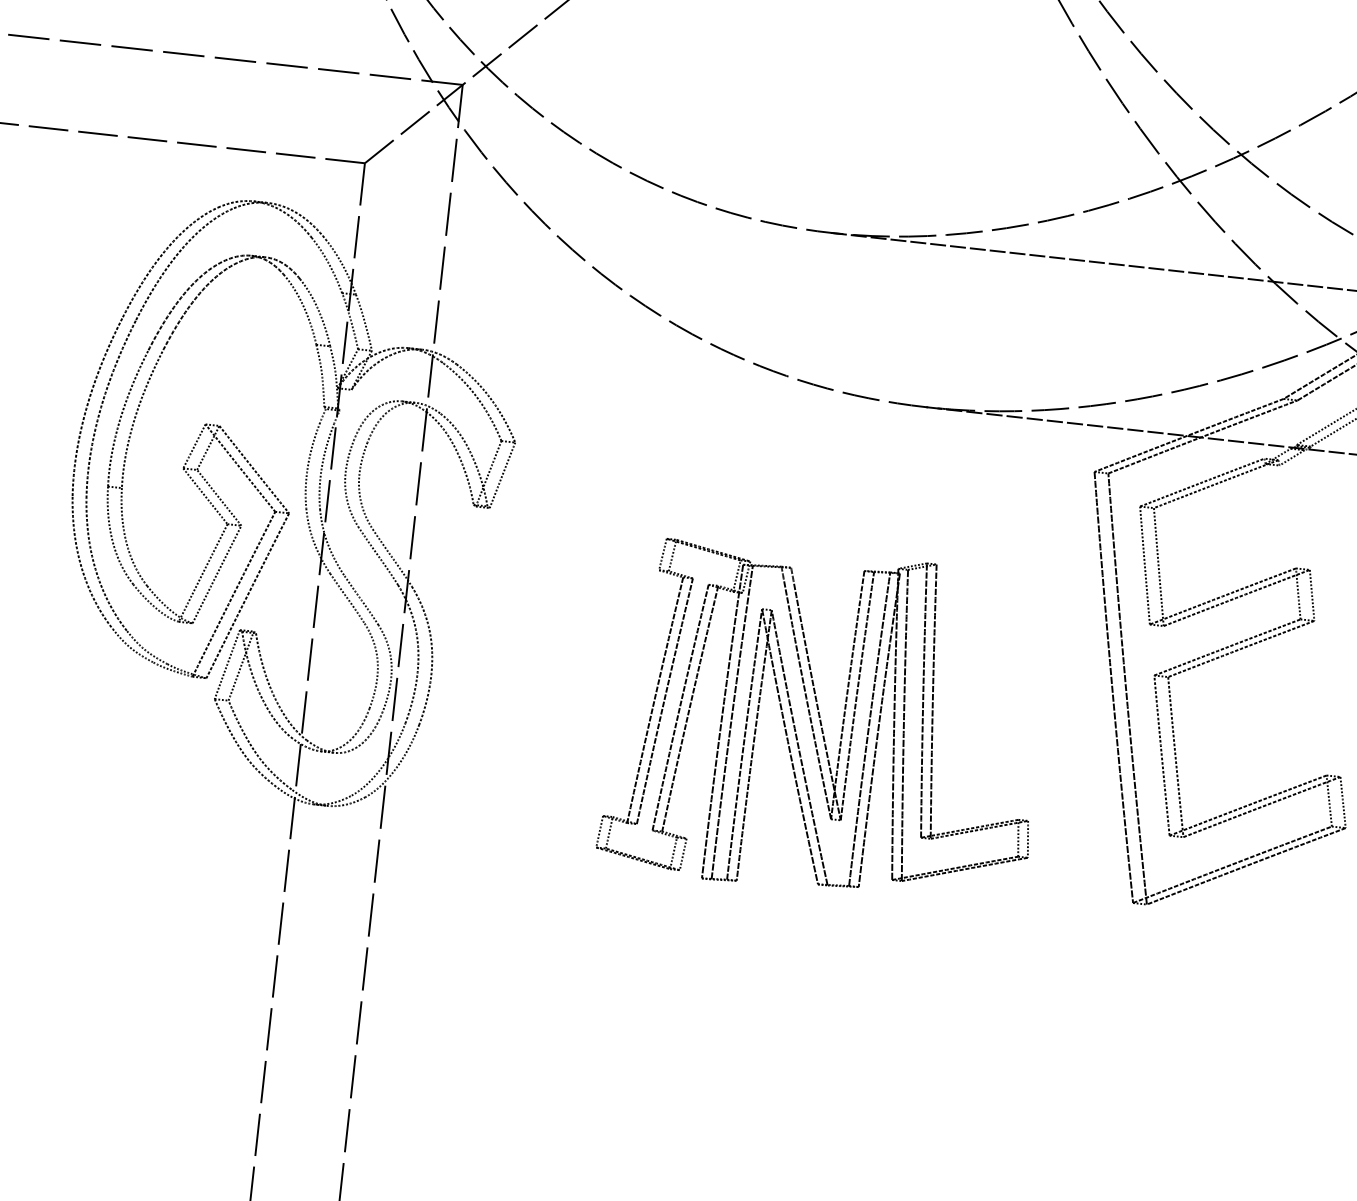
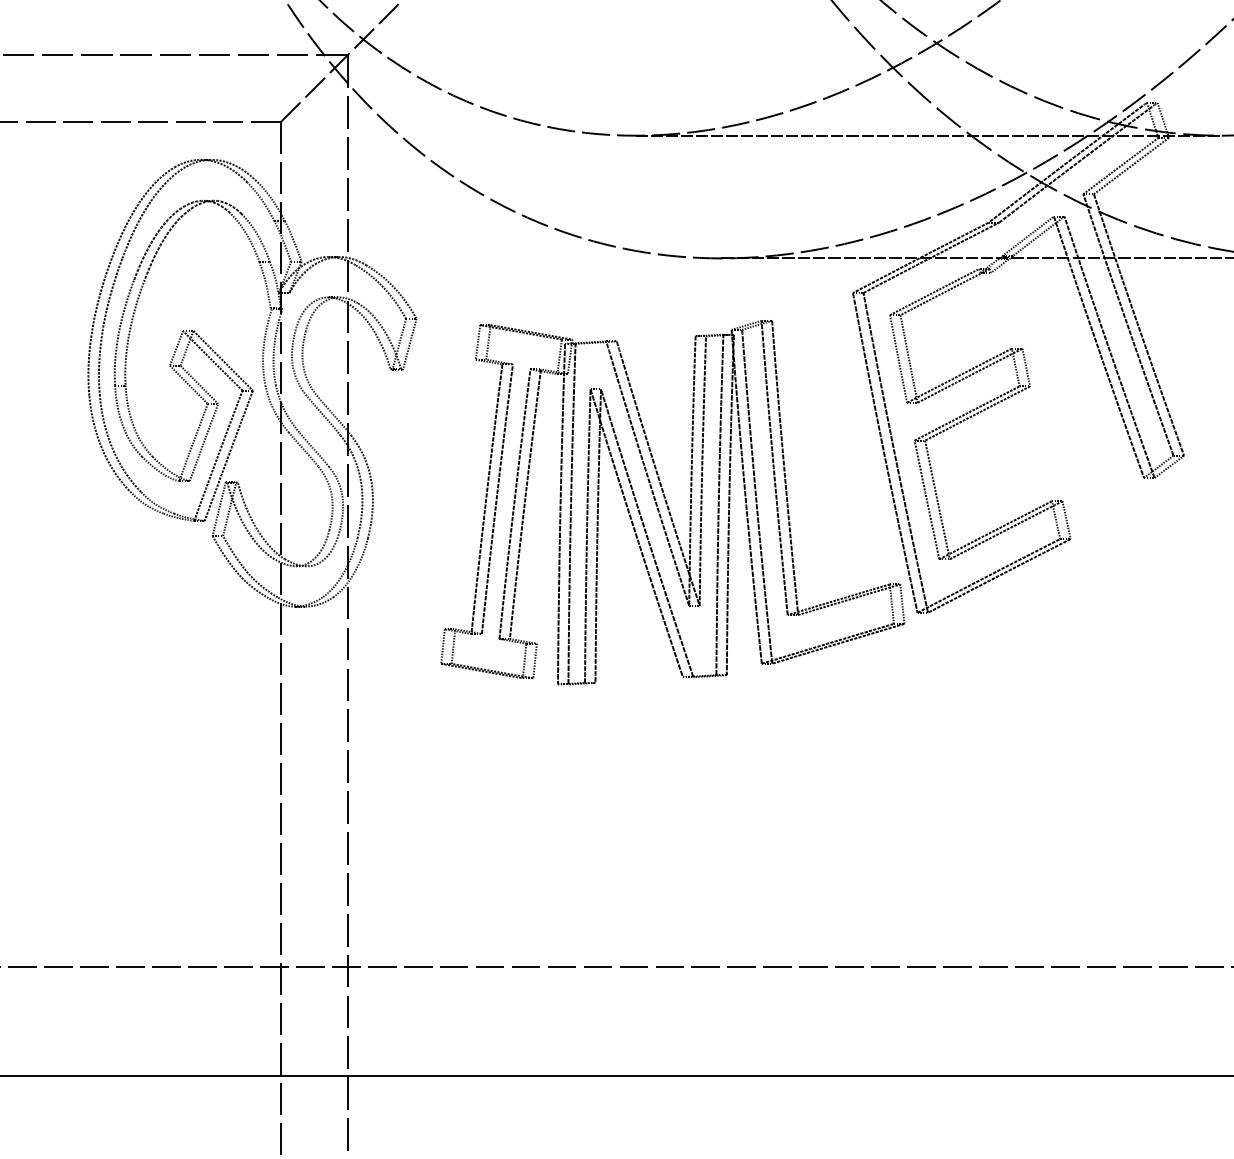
part: (826, 721) -> (672, 502), size x1.43

